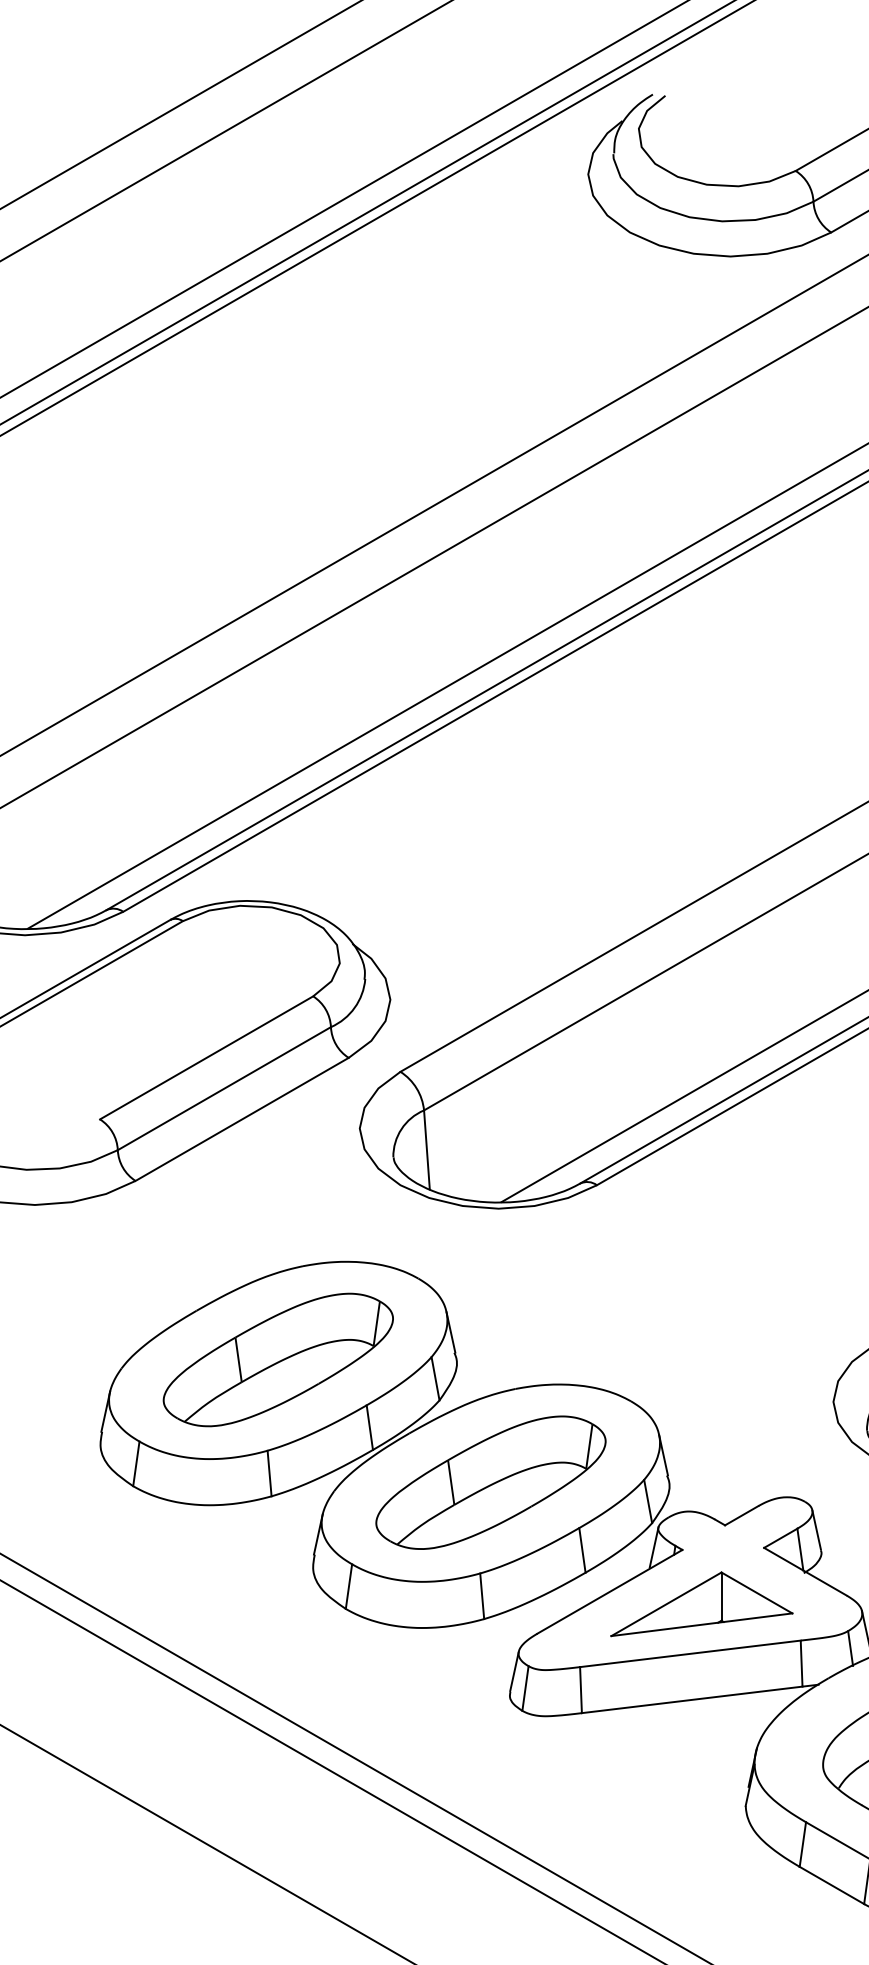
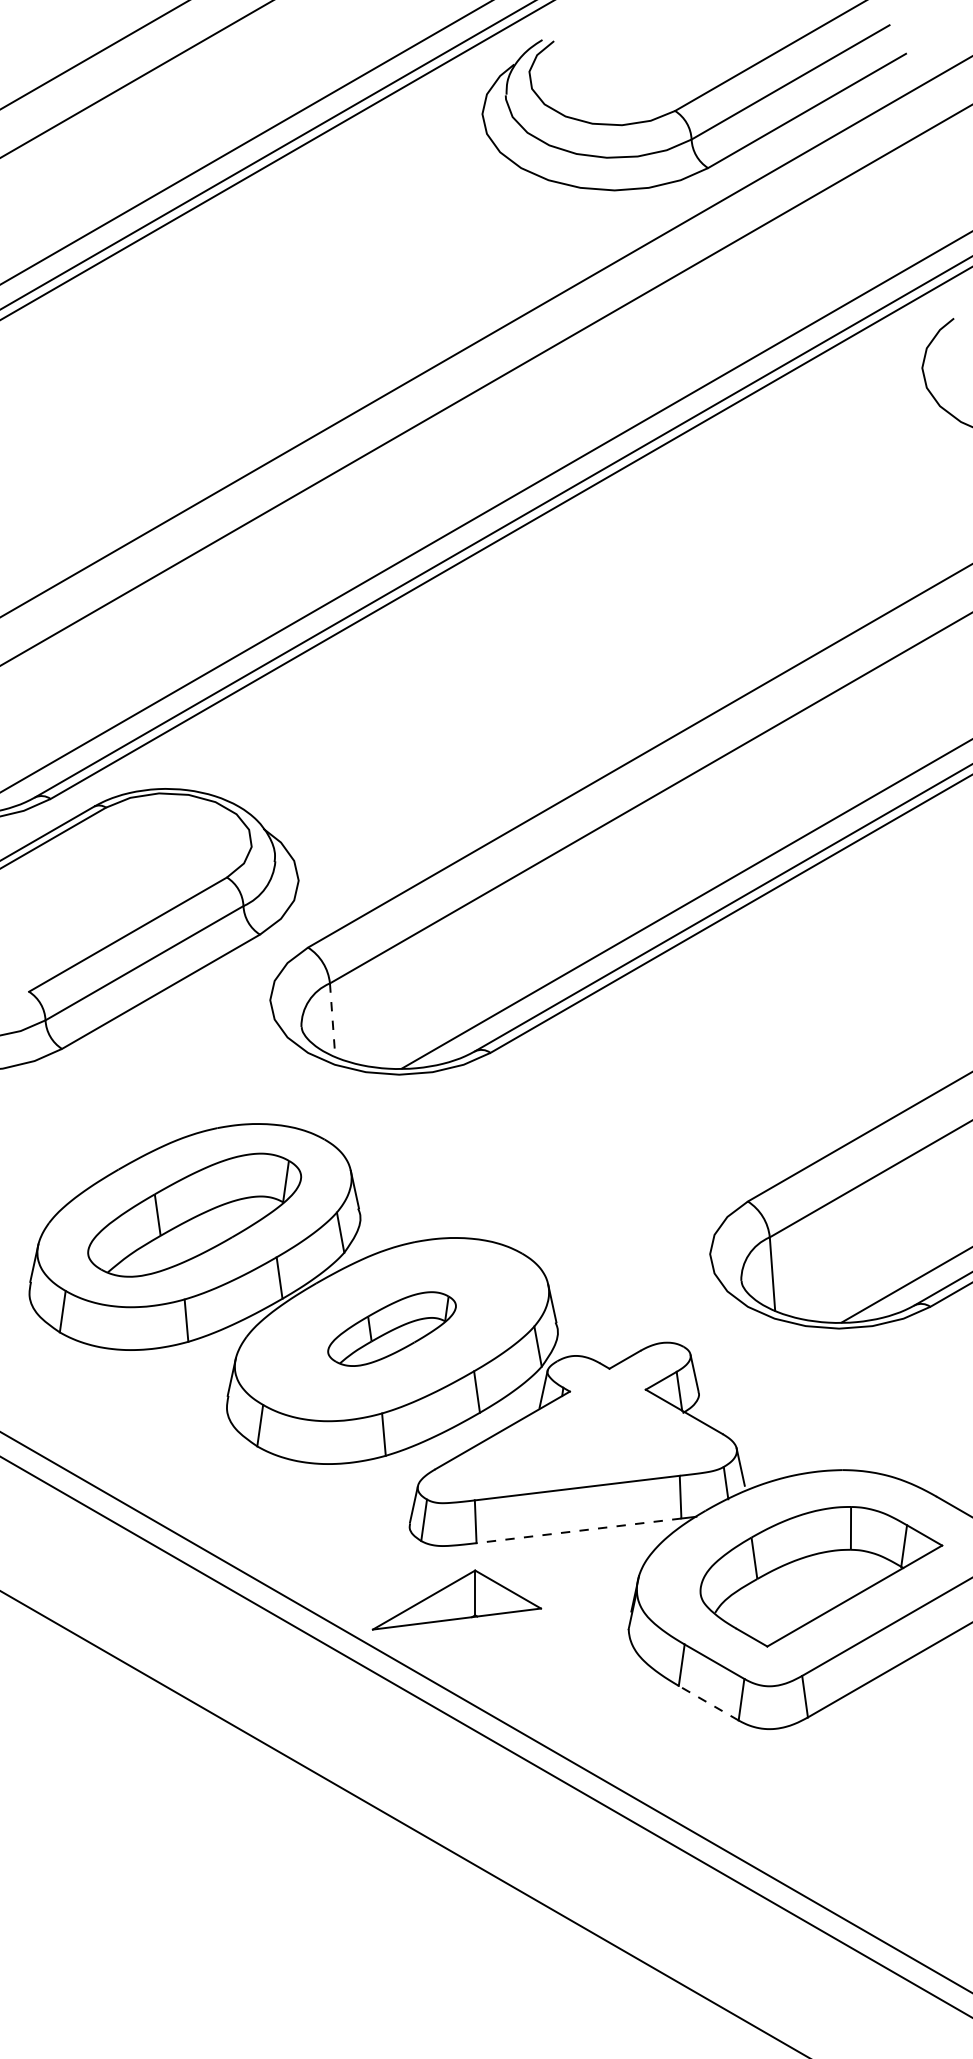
line: (426, 1150) -> (332, 1020), solid -> dashed
part: (490, 1481) -> (391, 1328), size x0.6
part: (701, 1603) -> (456, 1599), moved
line: (691, 1699) -> (578, 1530), solid -> dashed
line: (831, 1885) -> (708, 1703), solid -> dashed

